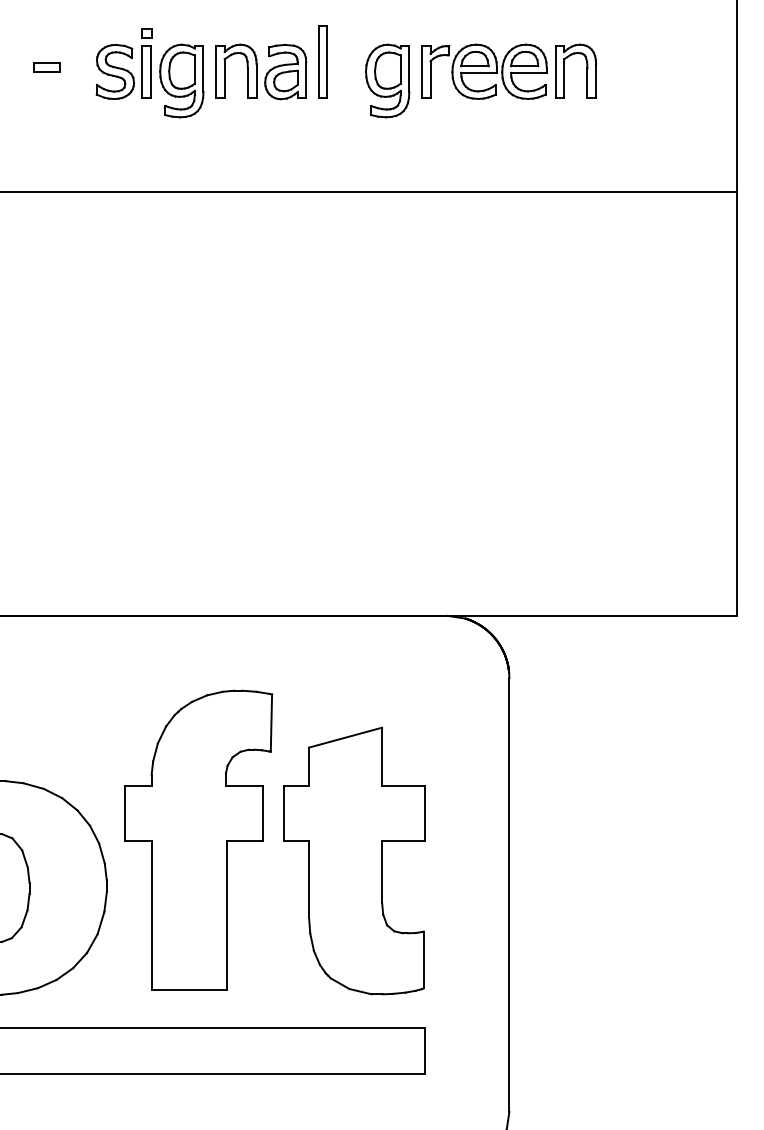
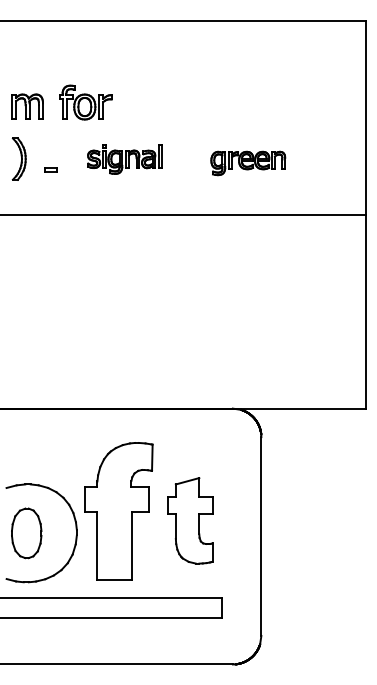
part: (44, 65) -> (50, 169), moved
part: (210, 72) -> (124, 159), size x0.7
part: (479, 80) -> (247, 163), size x0.7
part: (354, 859) -> (190, 520), size x0.7

